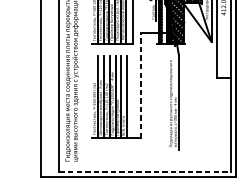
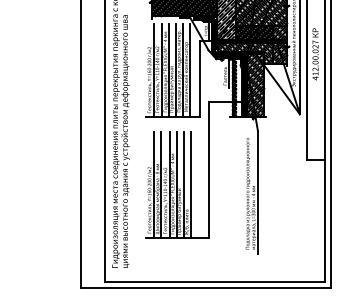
line: (141, 85) -> (209, 170), dashed -> solid
line: (145, 172) -> (215, 281), dashed -> solid

